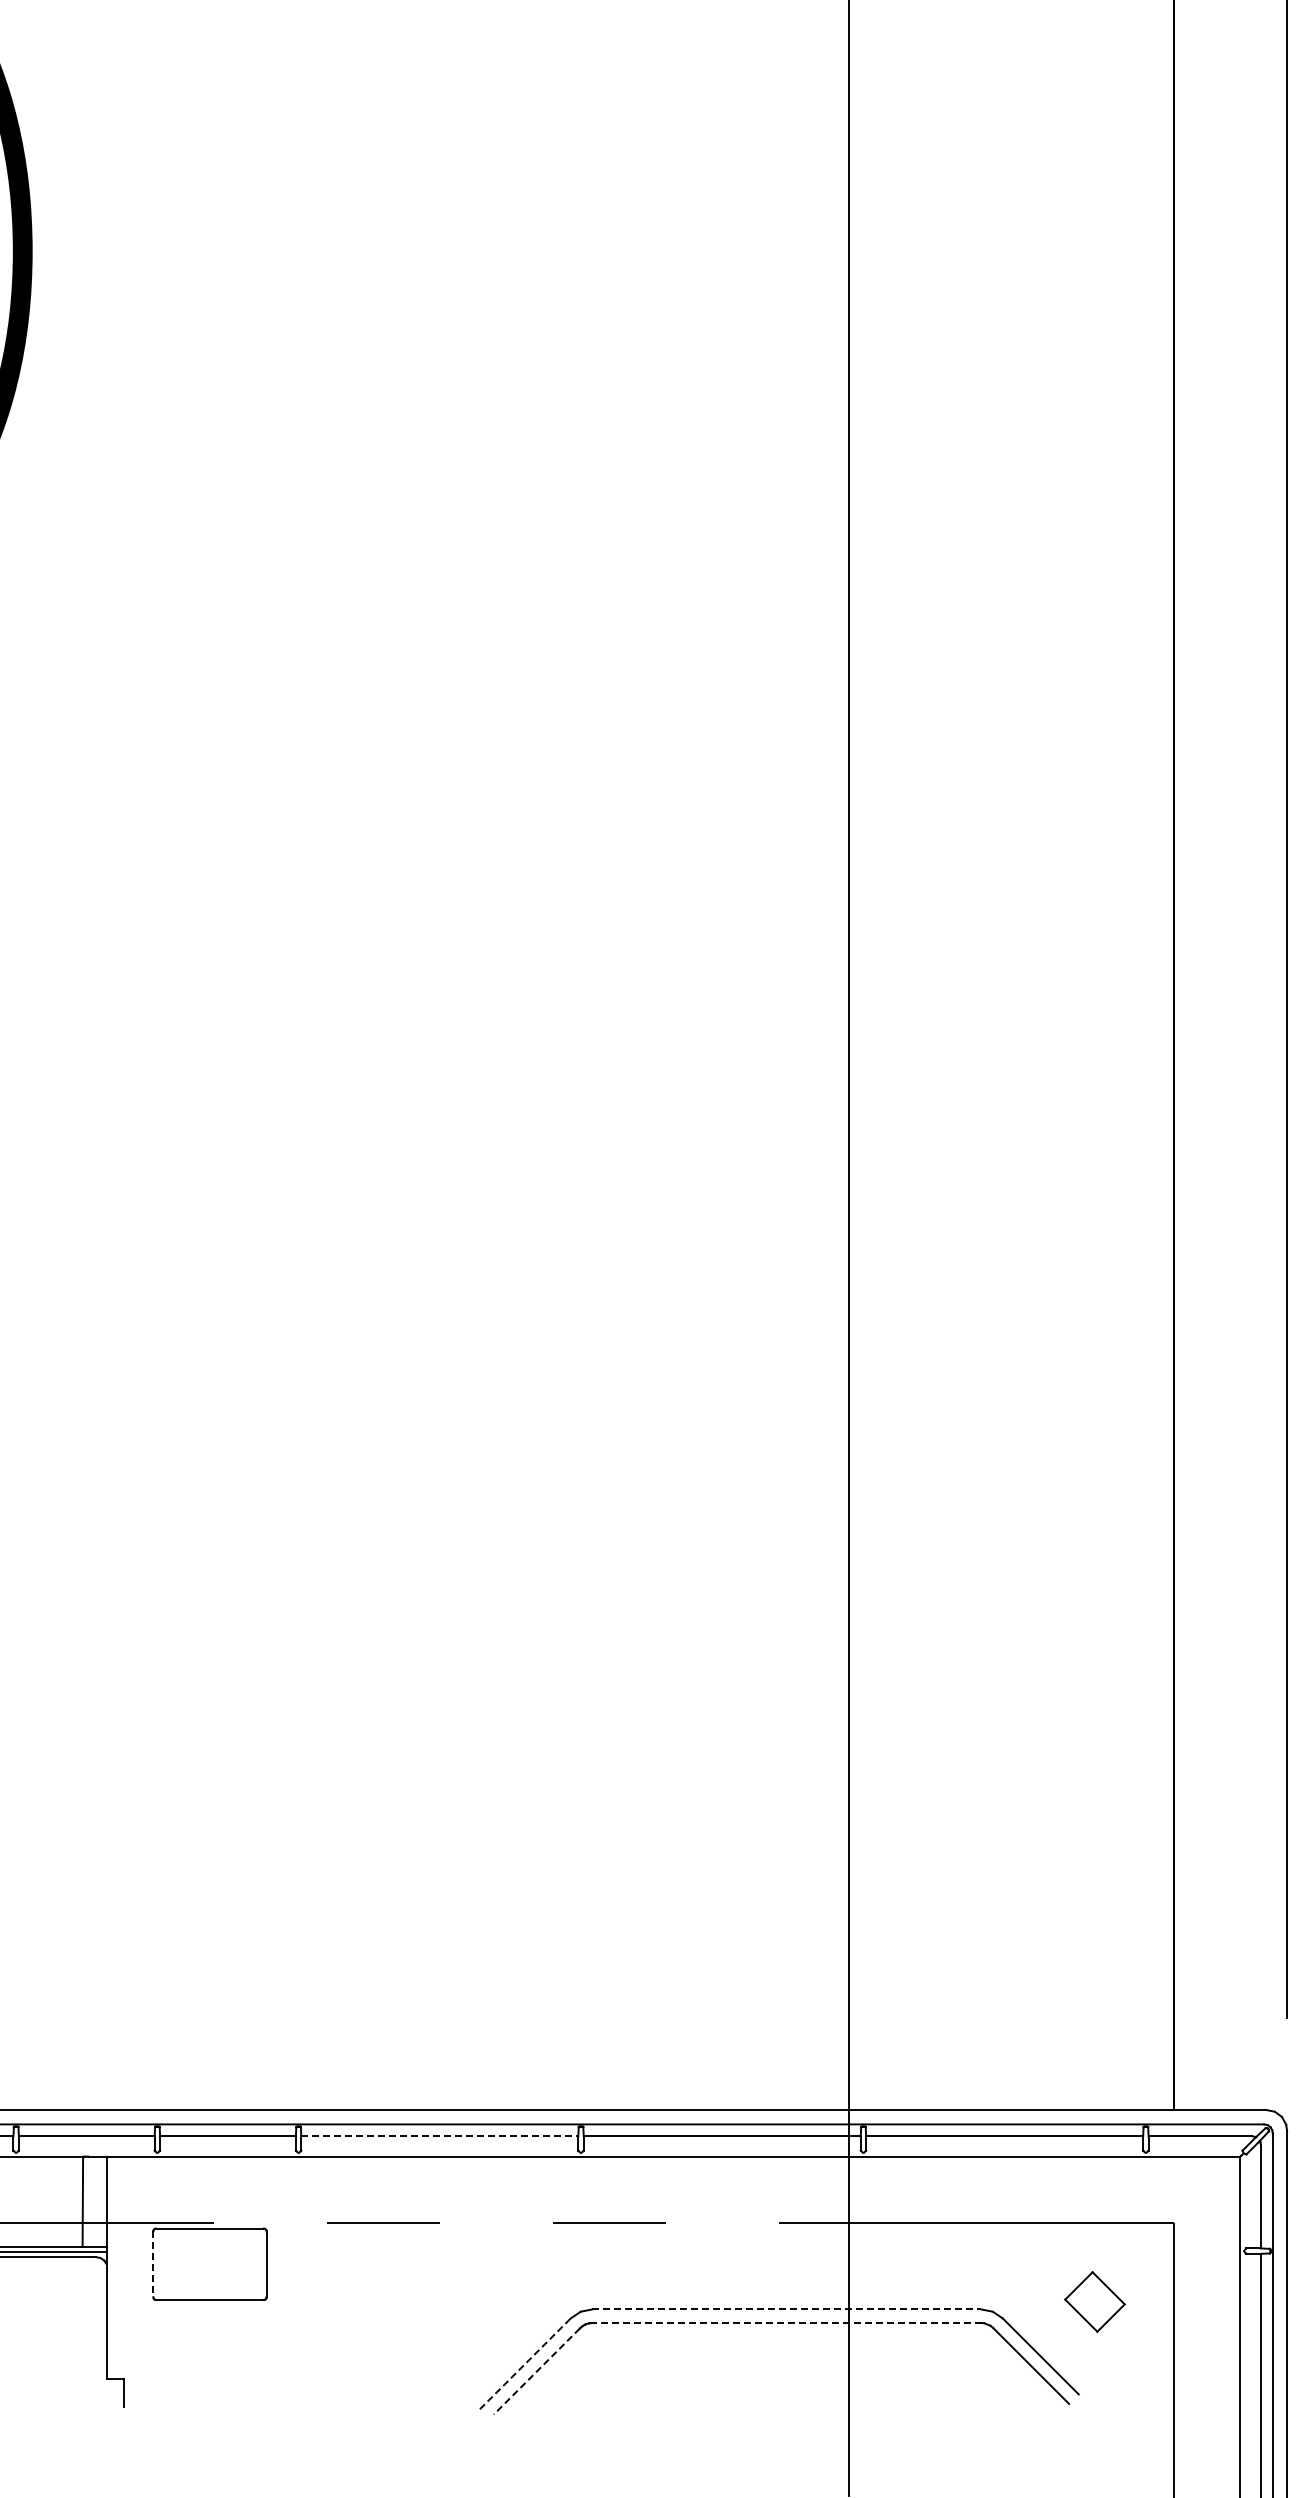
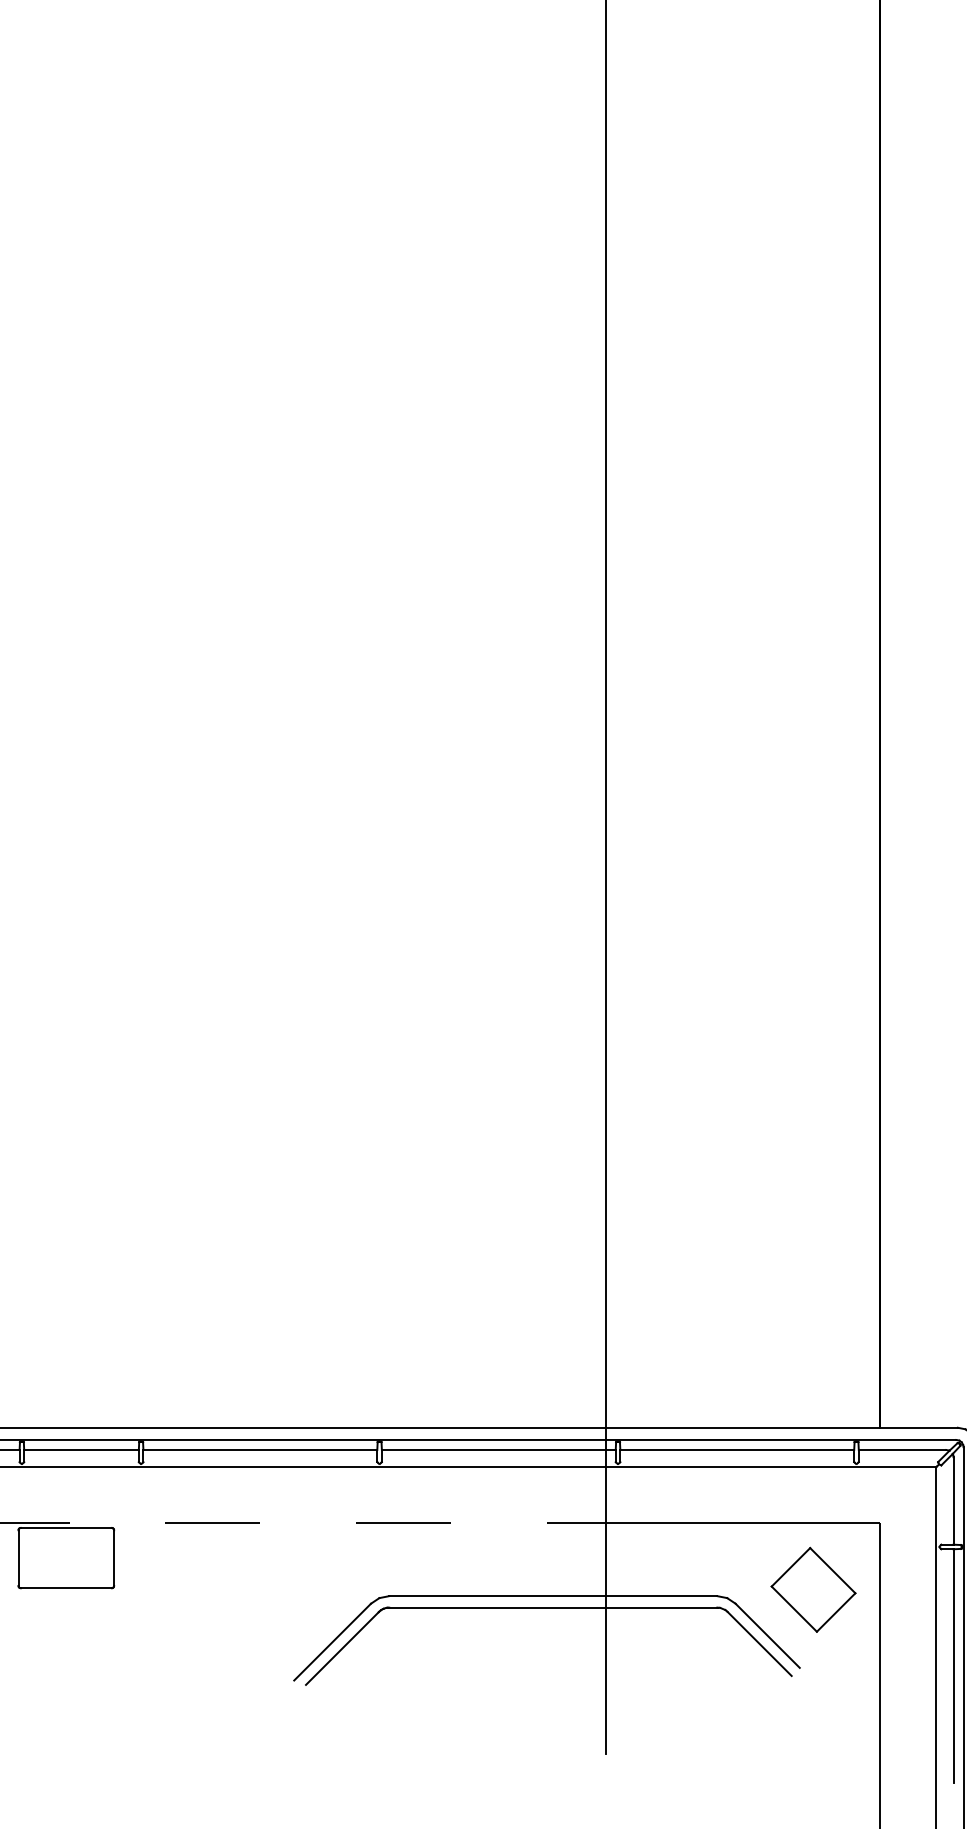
line: (439, 2136) -> (260, 1450), dashed -> solid
line: (153, 2264) -> (18, 1558), dashed -> solid
part: (1094, 2301) -> (813, 1589), size x1.67
line: (787, 2309) -> (553, 1596), dashed -> solid
line: (787, 2323) -> (553, 1608), dashed -> solid
line: (525, 2363) -> (332, 1641), dashed -> solid
line: (536, 2371) -> (341, 1648), dashed -> solid

